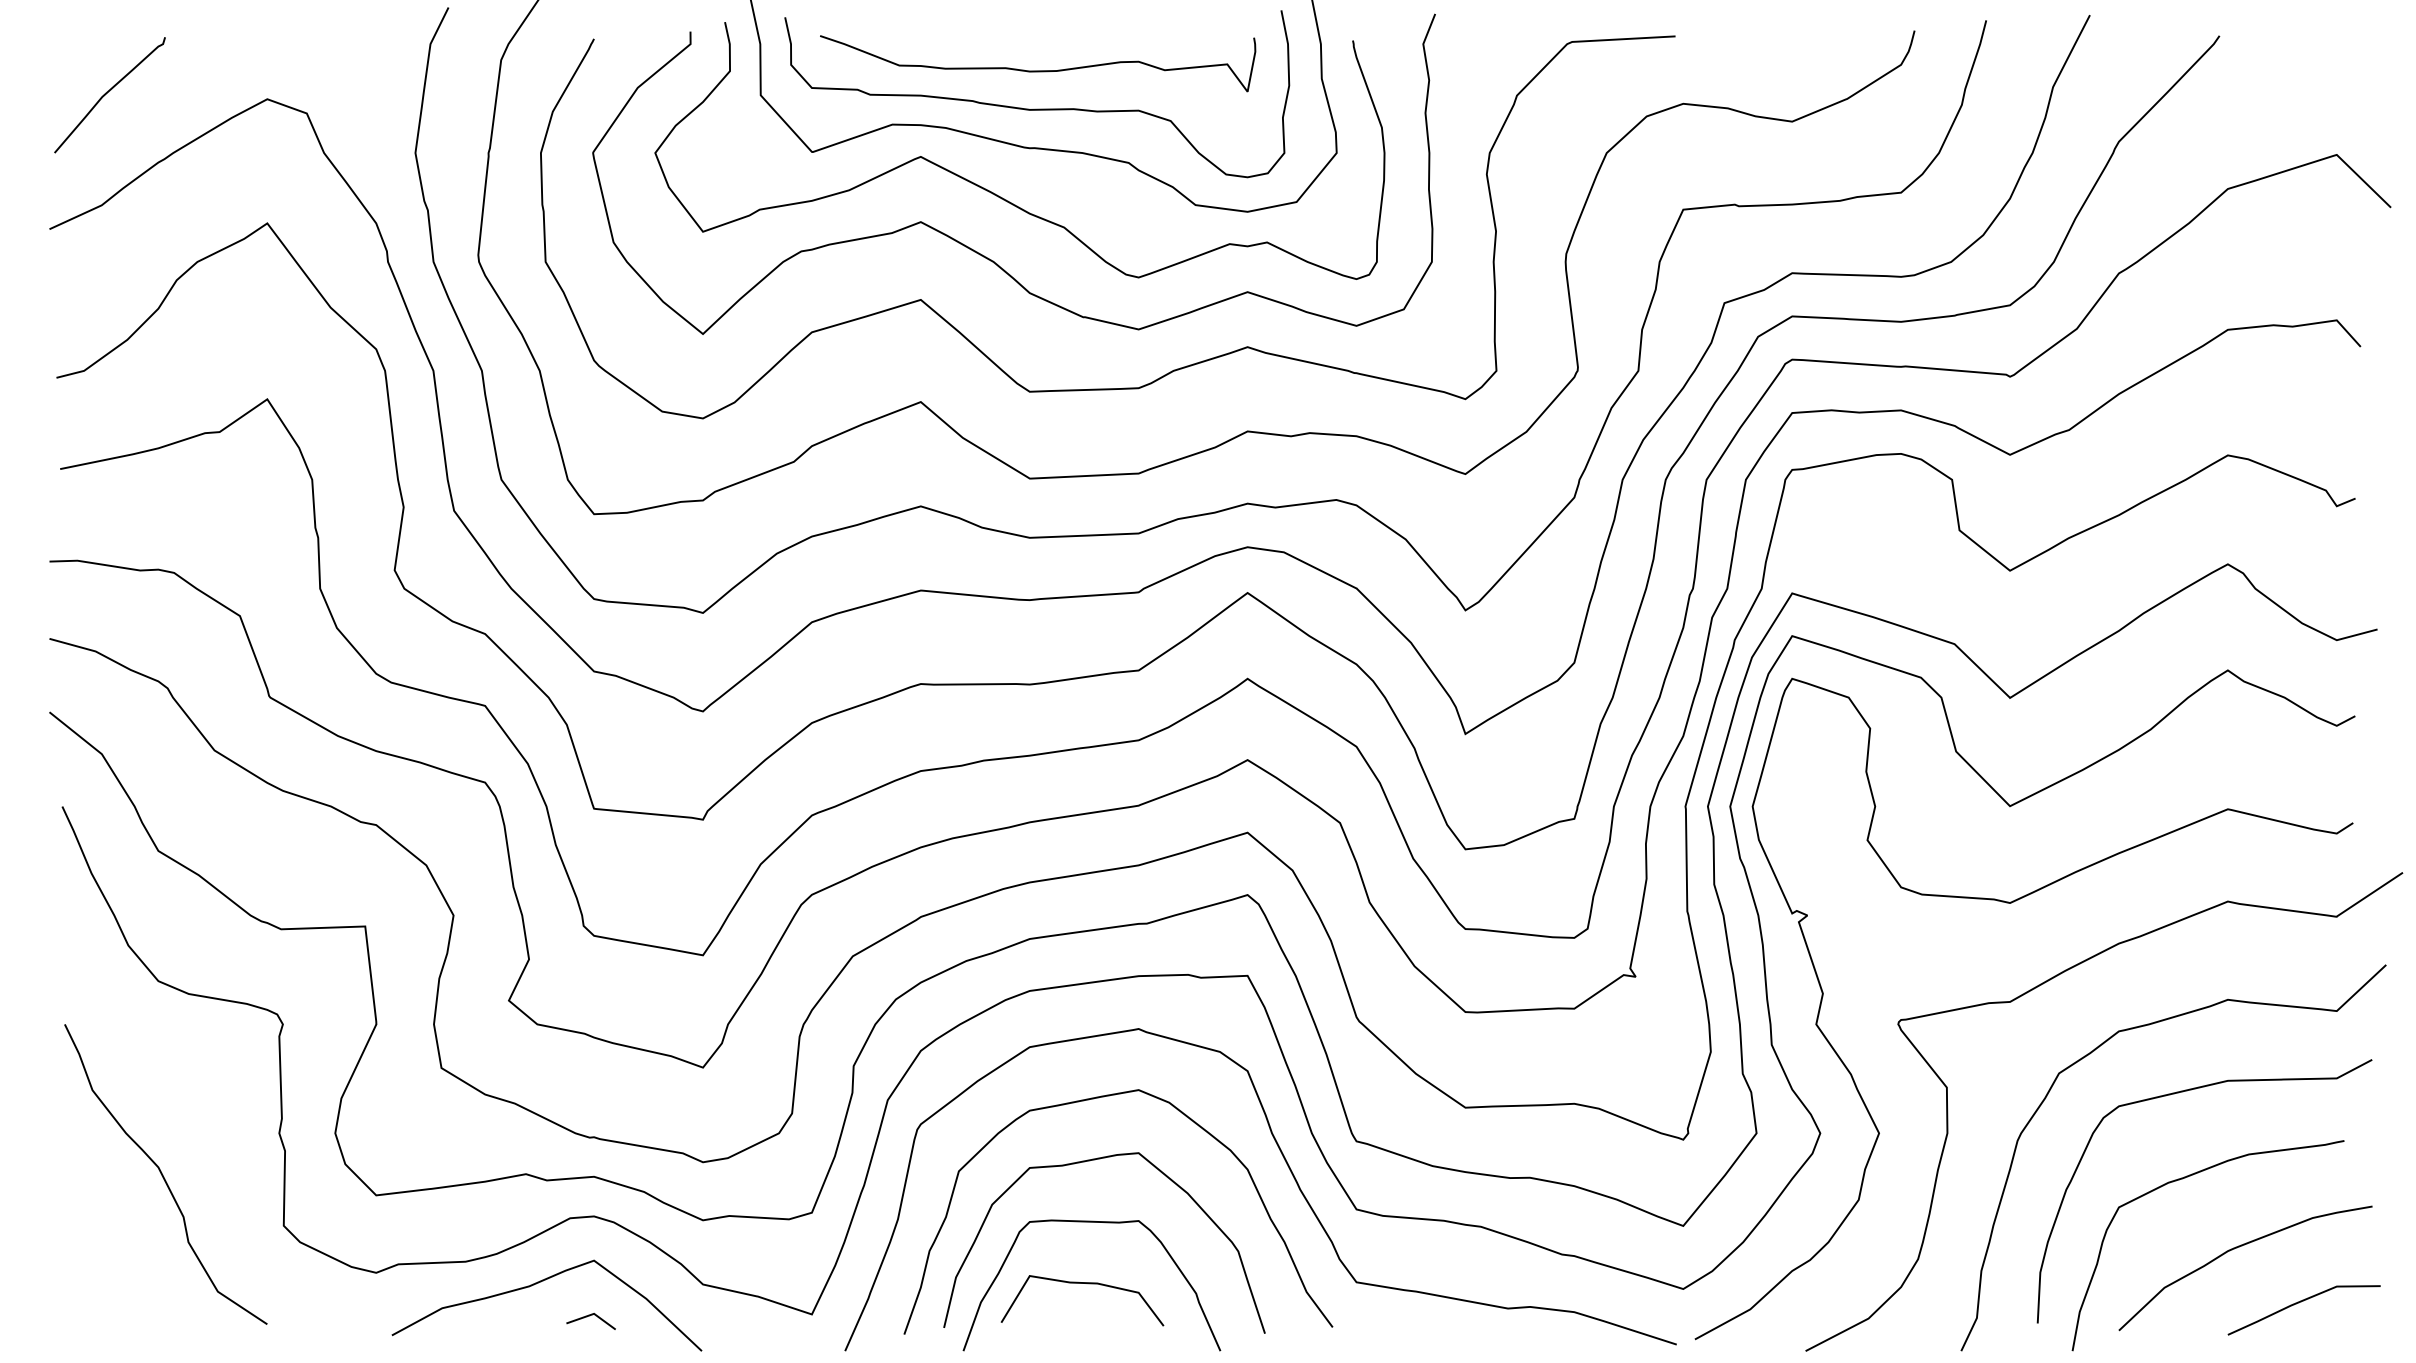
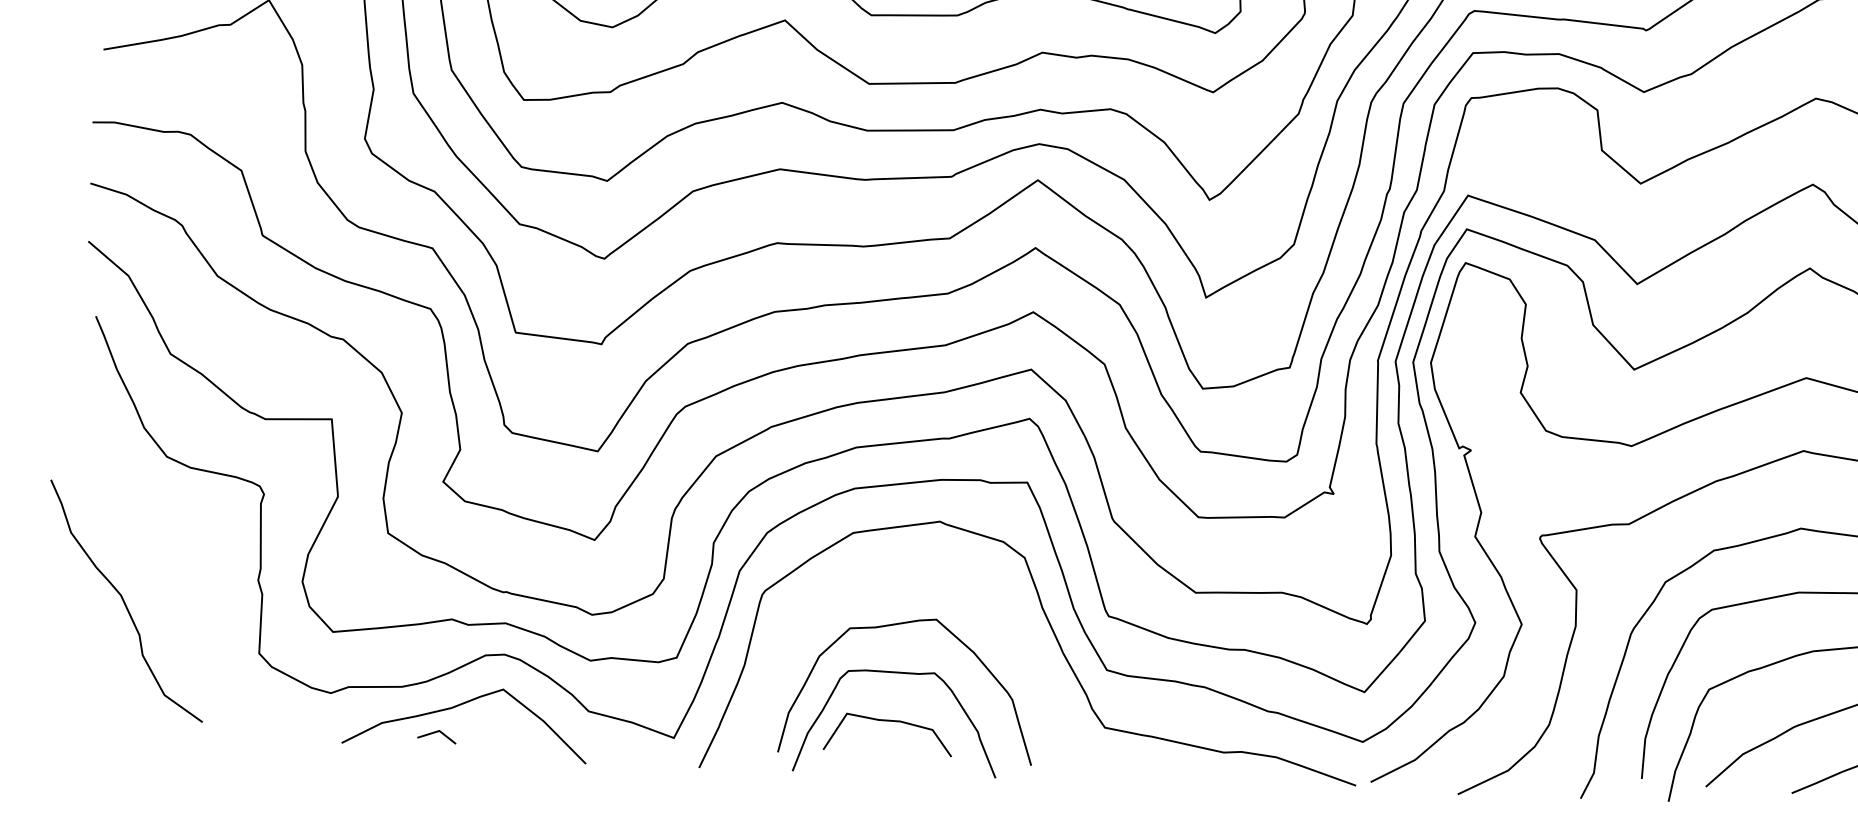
curve: (1098, 1098) -> (906, 575), removed
curve: (163, 1174) -> (124, 601), moved
line: (587, 1317) -> (434, 733), moved

